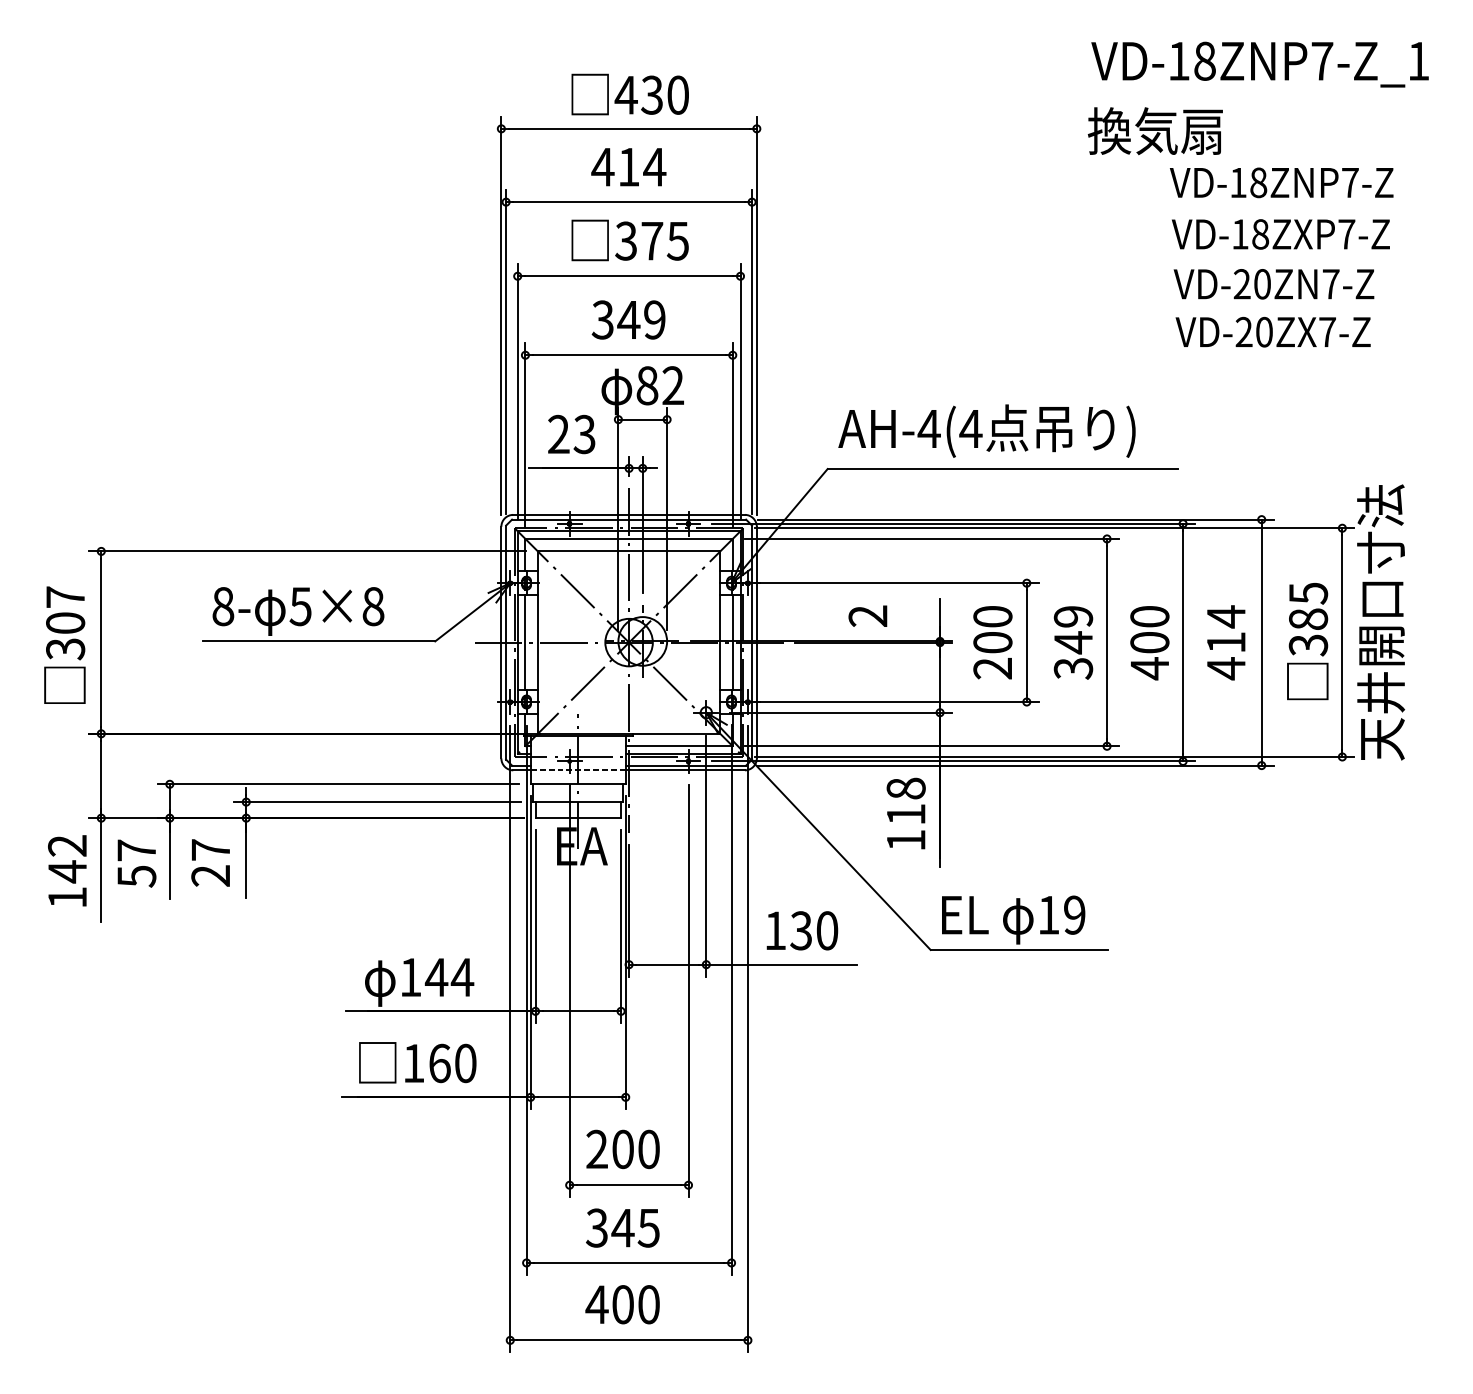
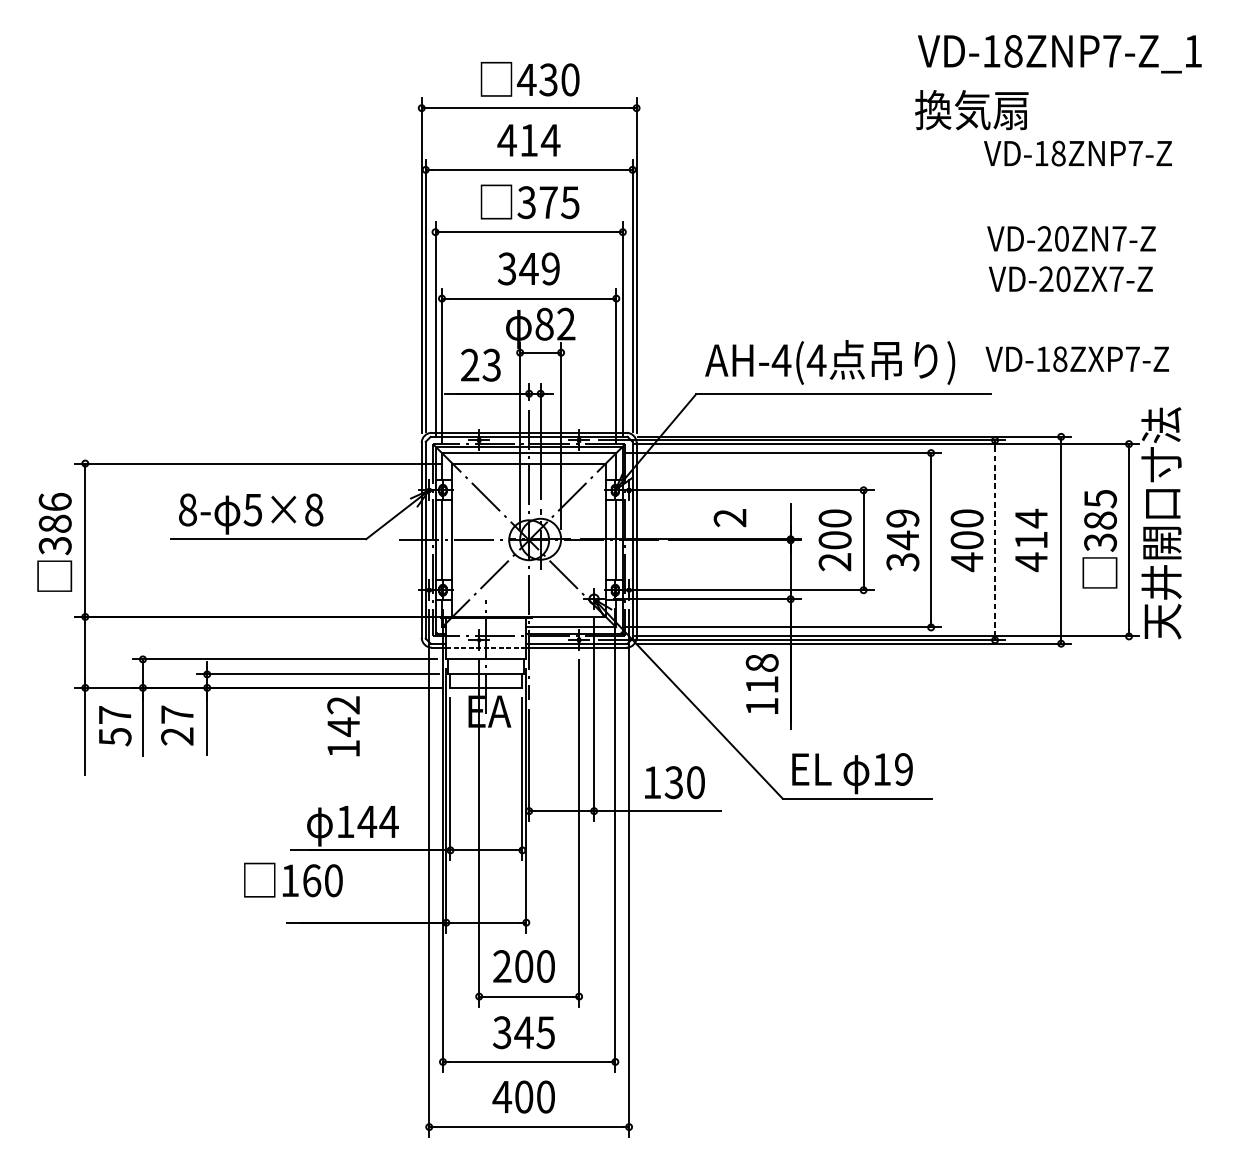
text: (1280, 234) -> (1077, 359), moved
text: (65, 609) -> (55, 512), 307 -> 386
line: (1183, 642) -> (995, 540), solid -> dashed
text: (67, 870) -> (343, 726), moved
text: (417, 1062) -> (293, 879), moved

